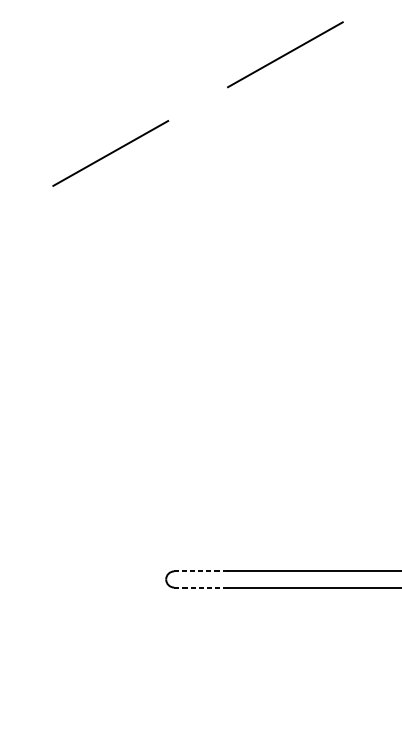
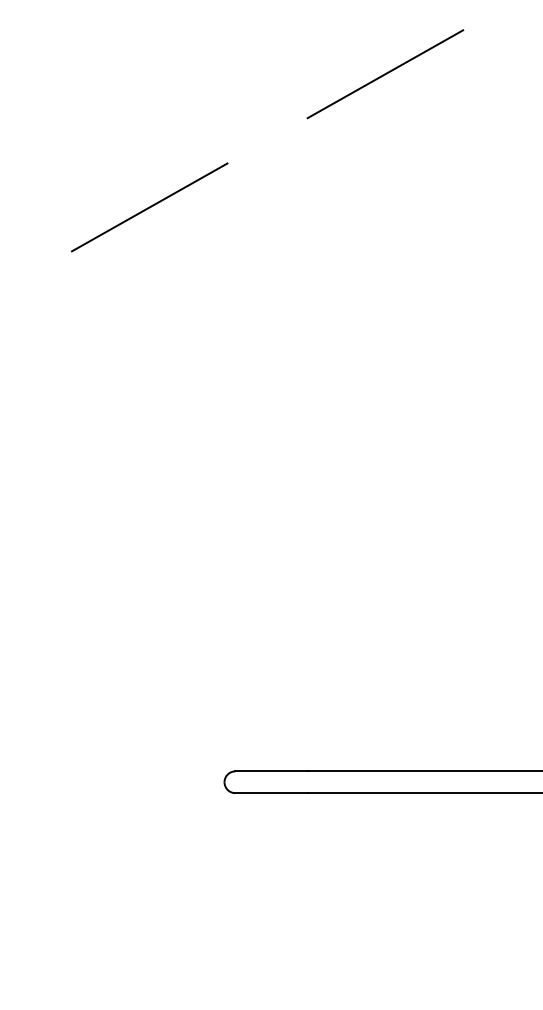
line: (201, 571) -> (271, 771), dashed -> solid
line: (201, 587) -> (271, 793), dashed -> solid

